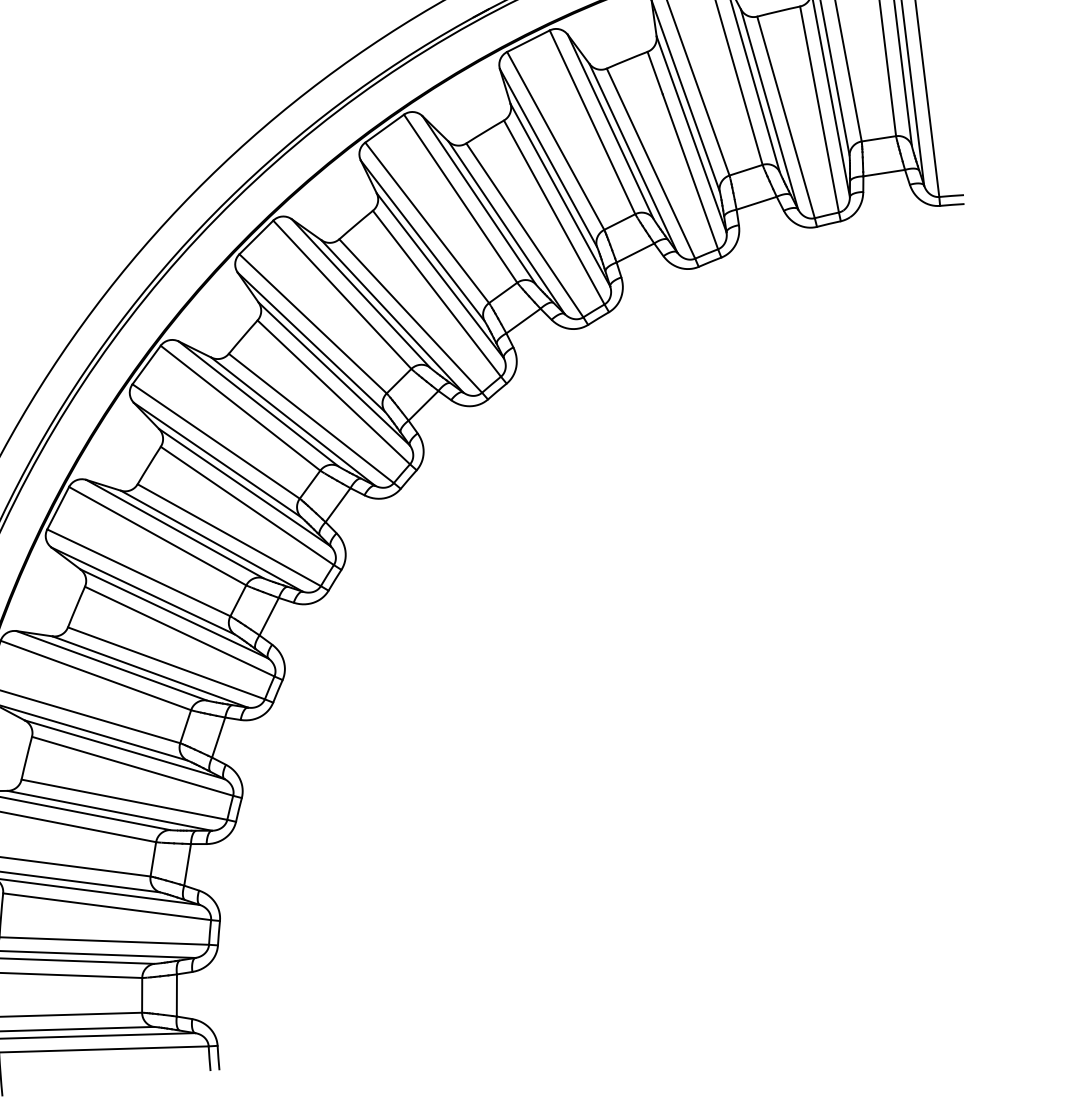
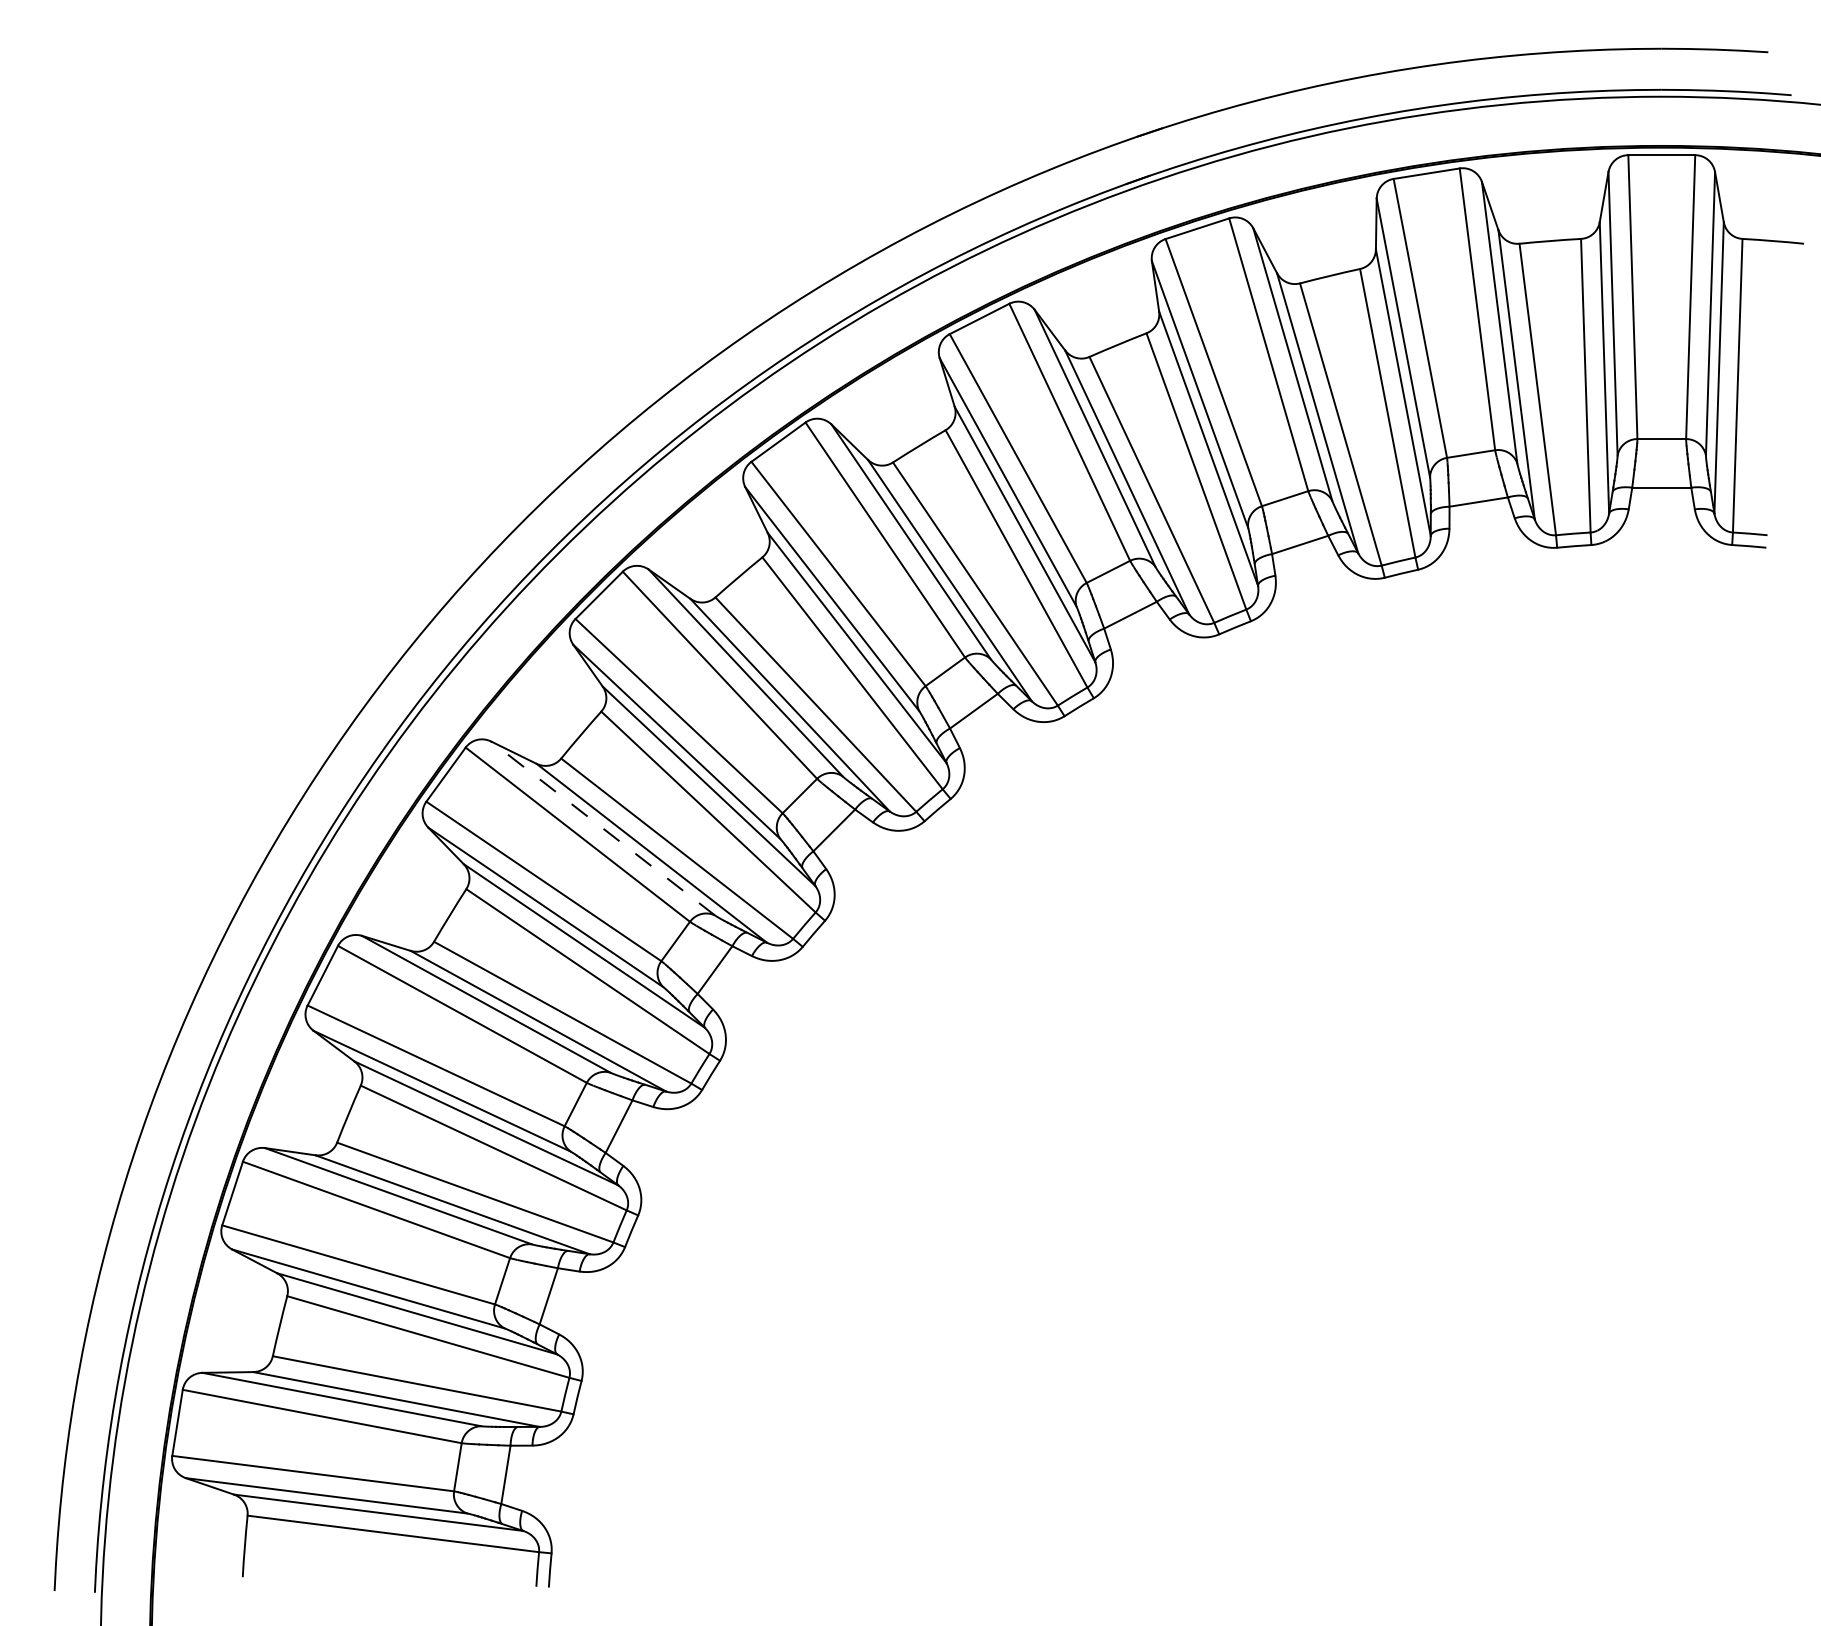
line: (175, 529) -> (603, 828), solid -> dashed

